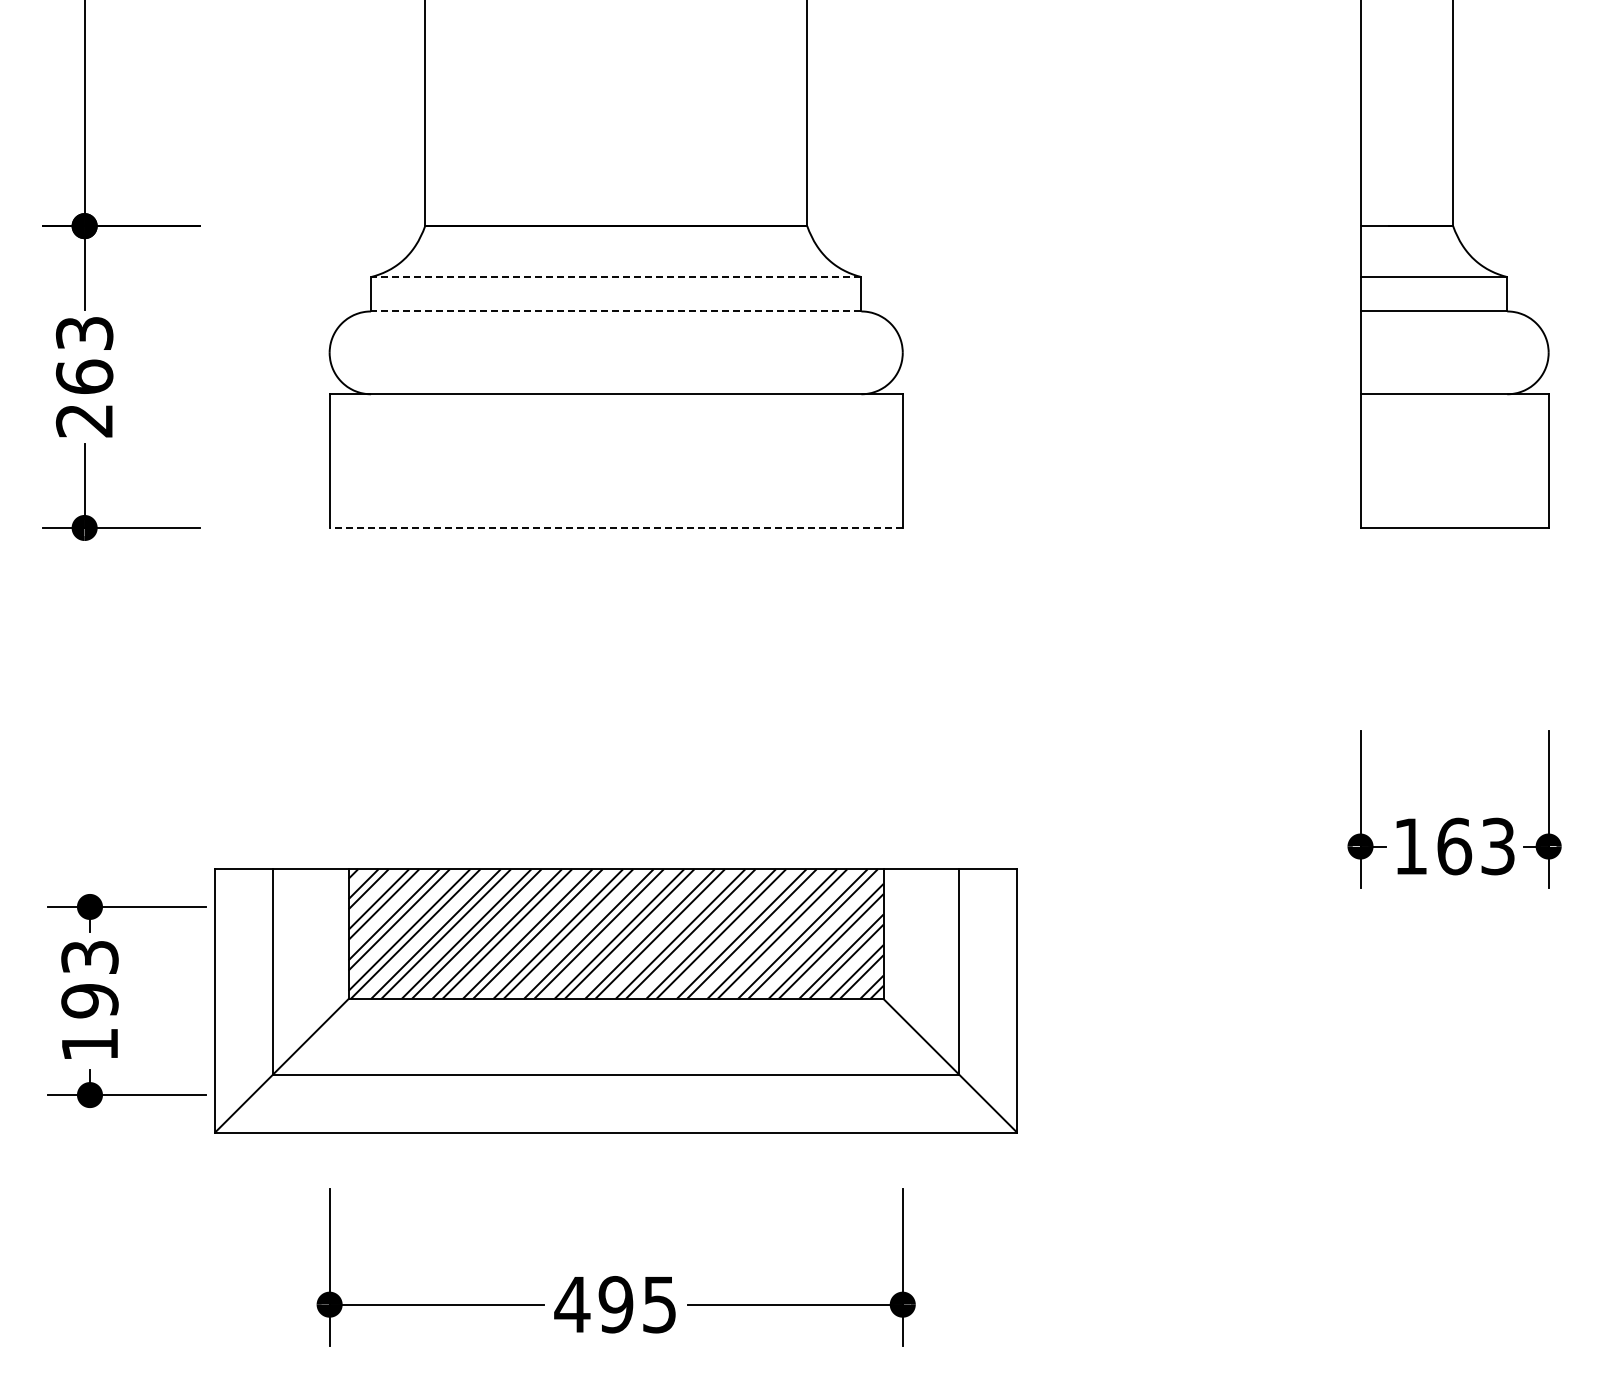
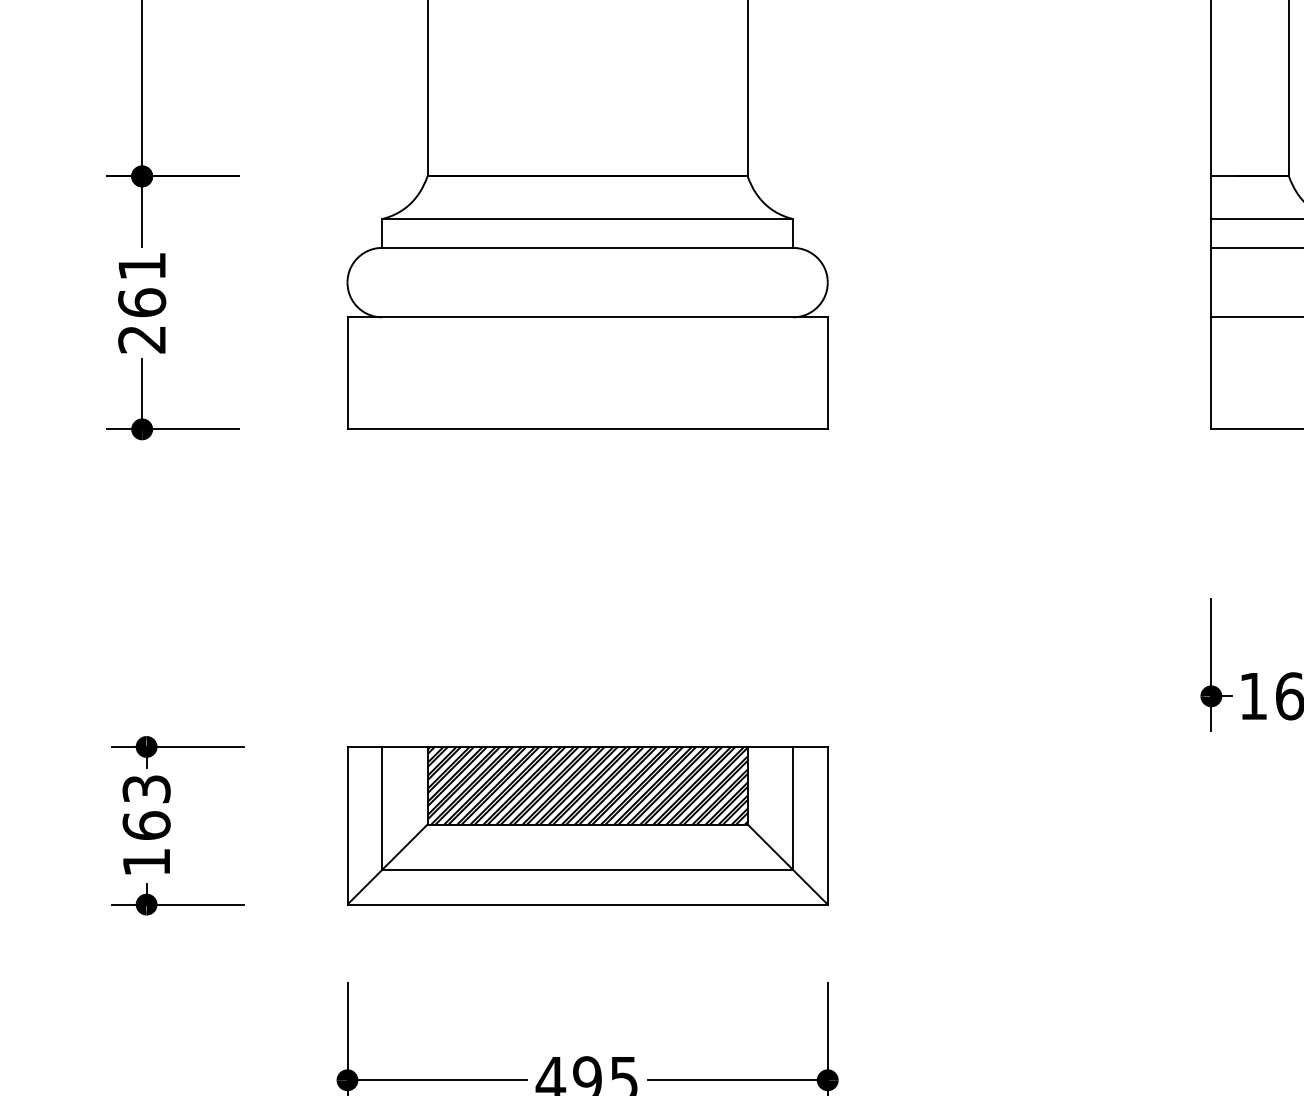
line: (615, 277) -> (587, 219), dashed -> solid
line: (615, 311) -> (587, 247), dashed -> solid
text: (84, 333) -> (142, 266), 263 -> 261
line: (616, 527) -> (587, 428), dashed -> solid
text: (89, 1000) -> (146, 825), 193 -> 163
part: (616, 1000) -> (587, 825), size x0.71

